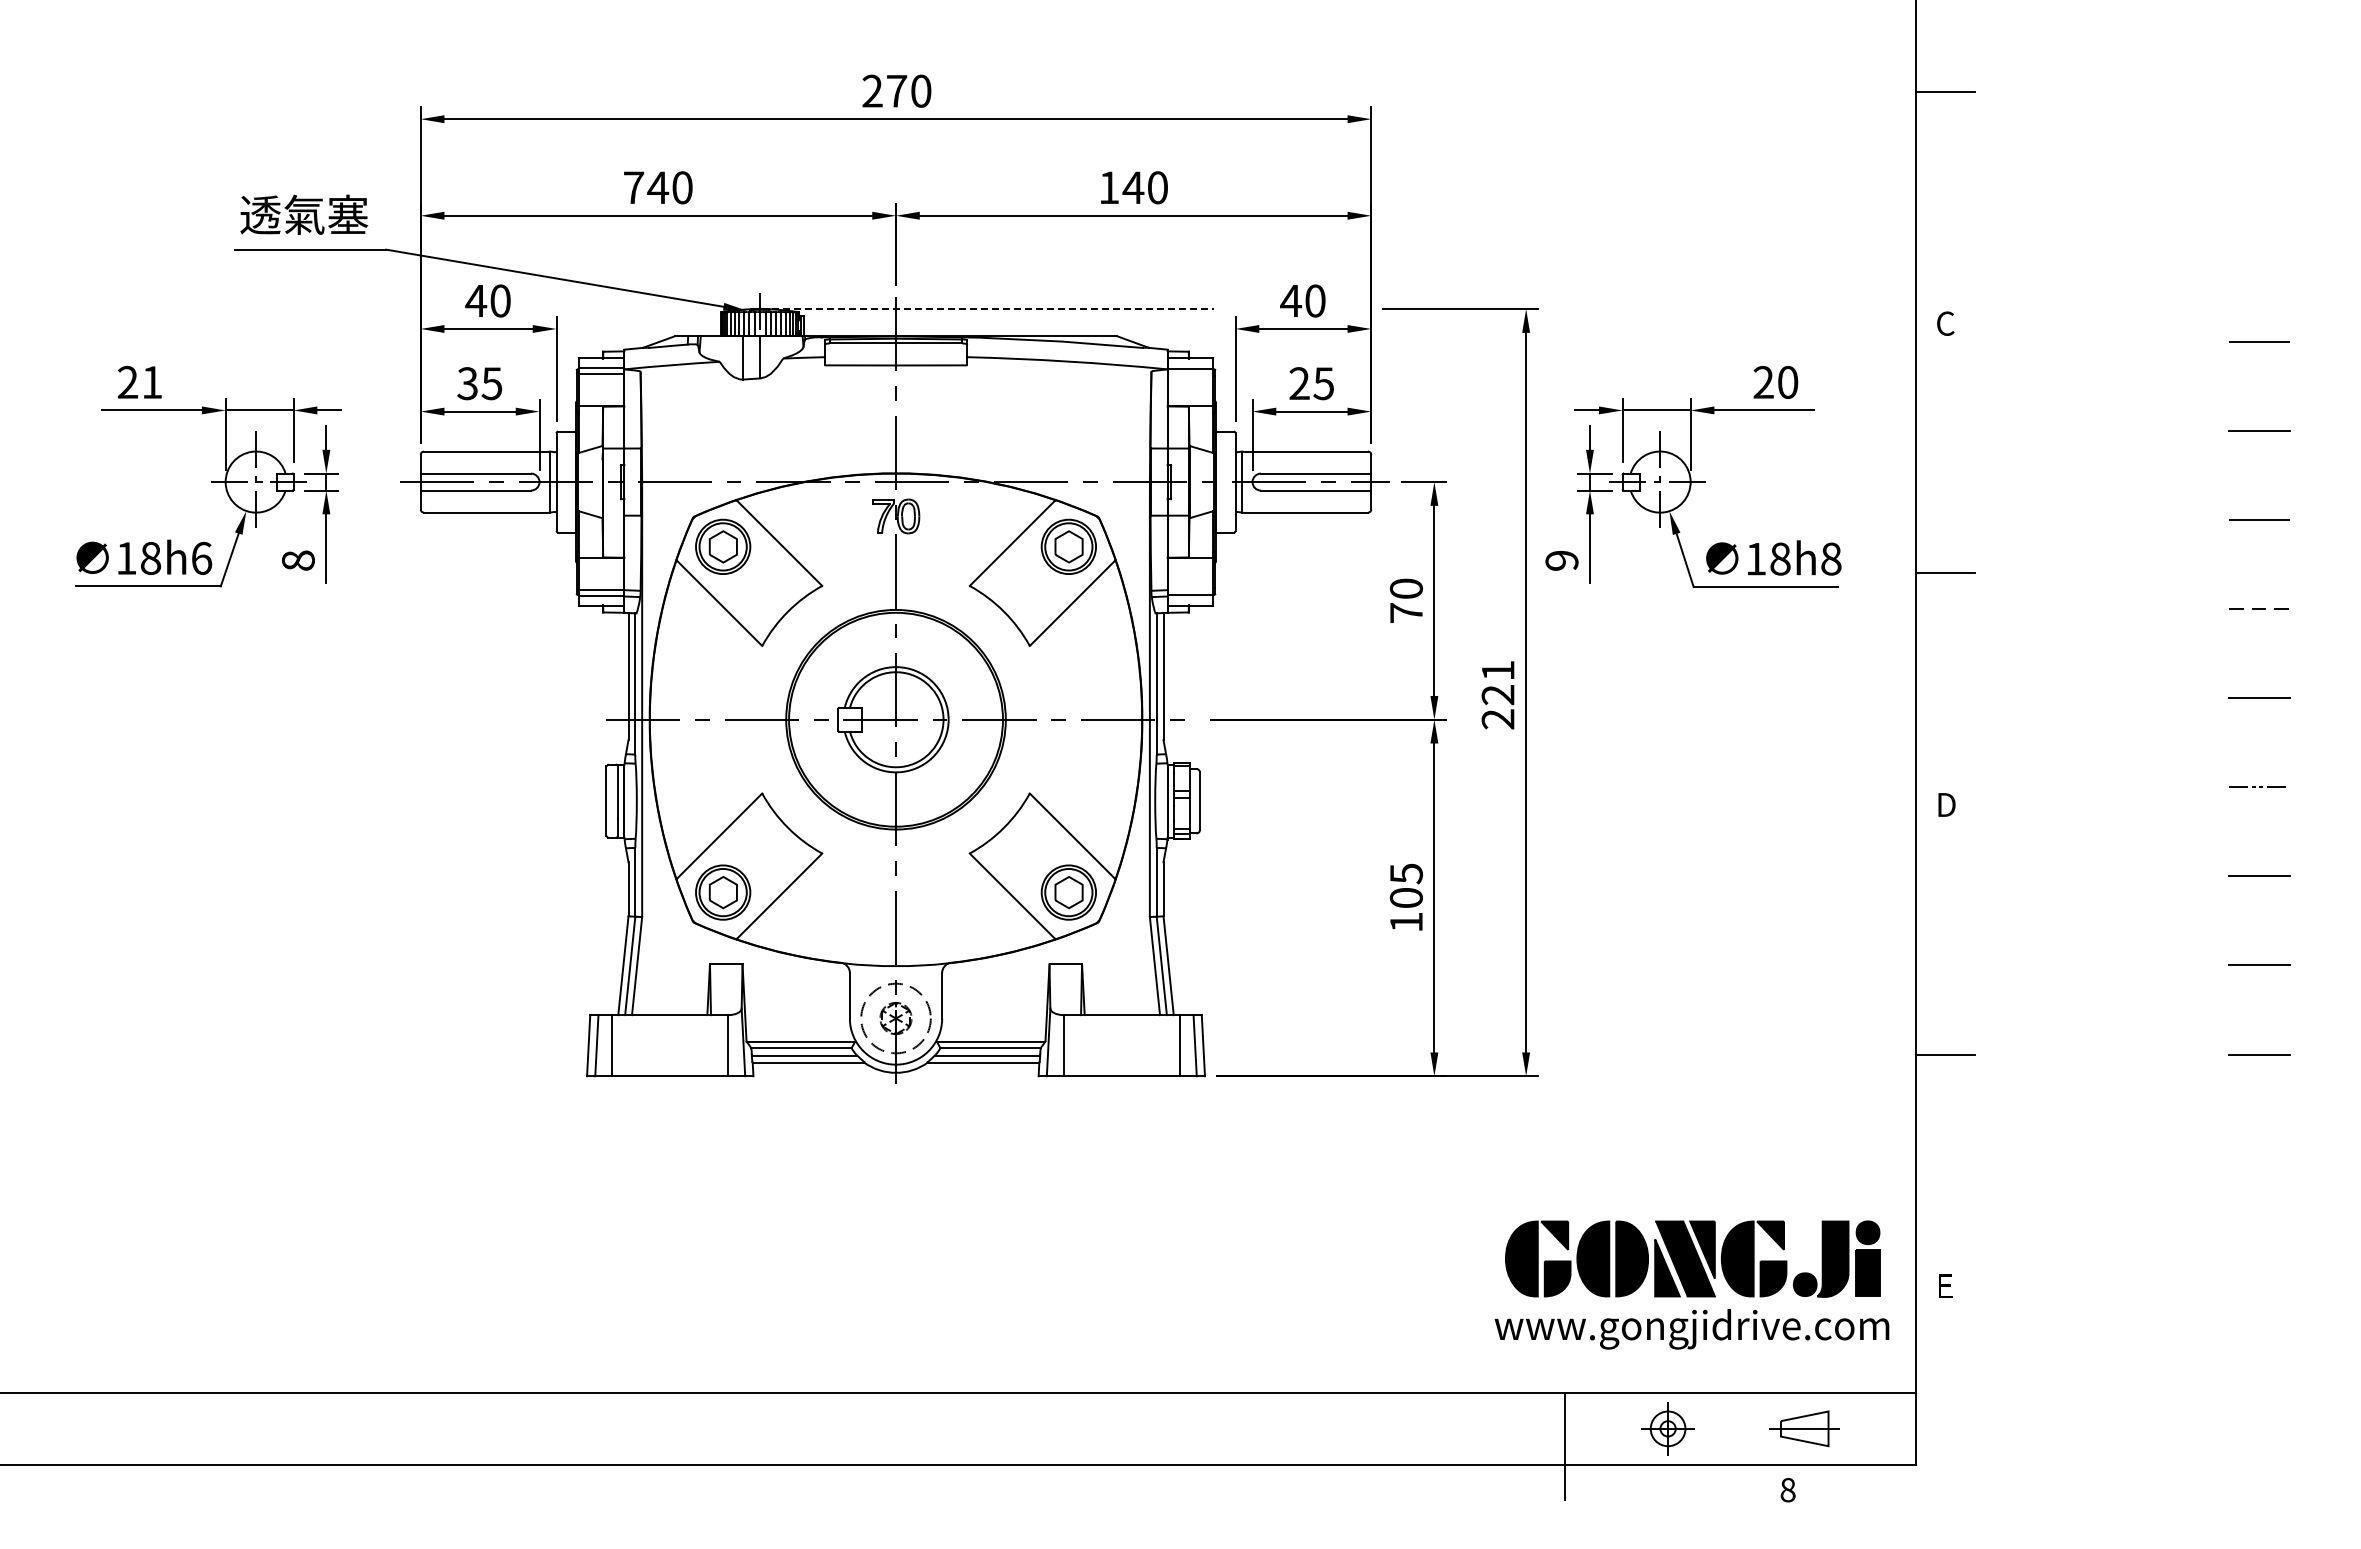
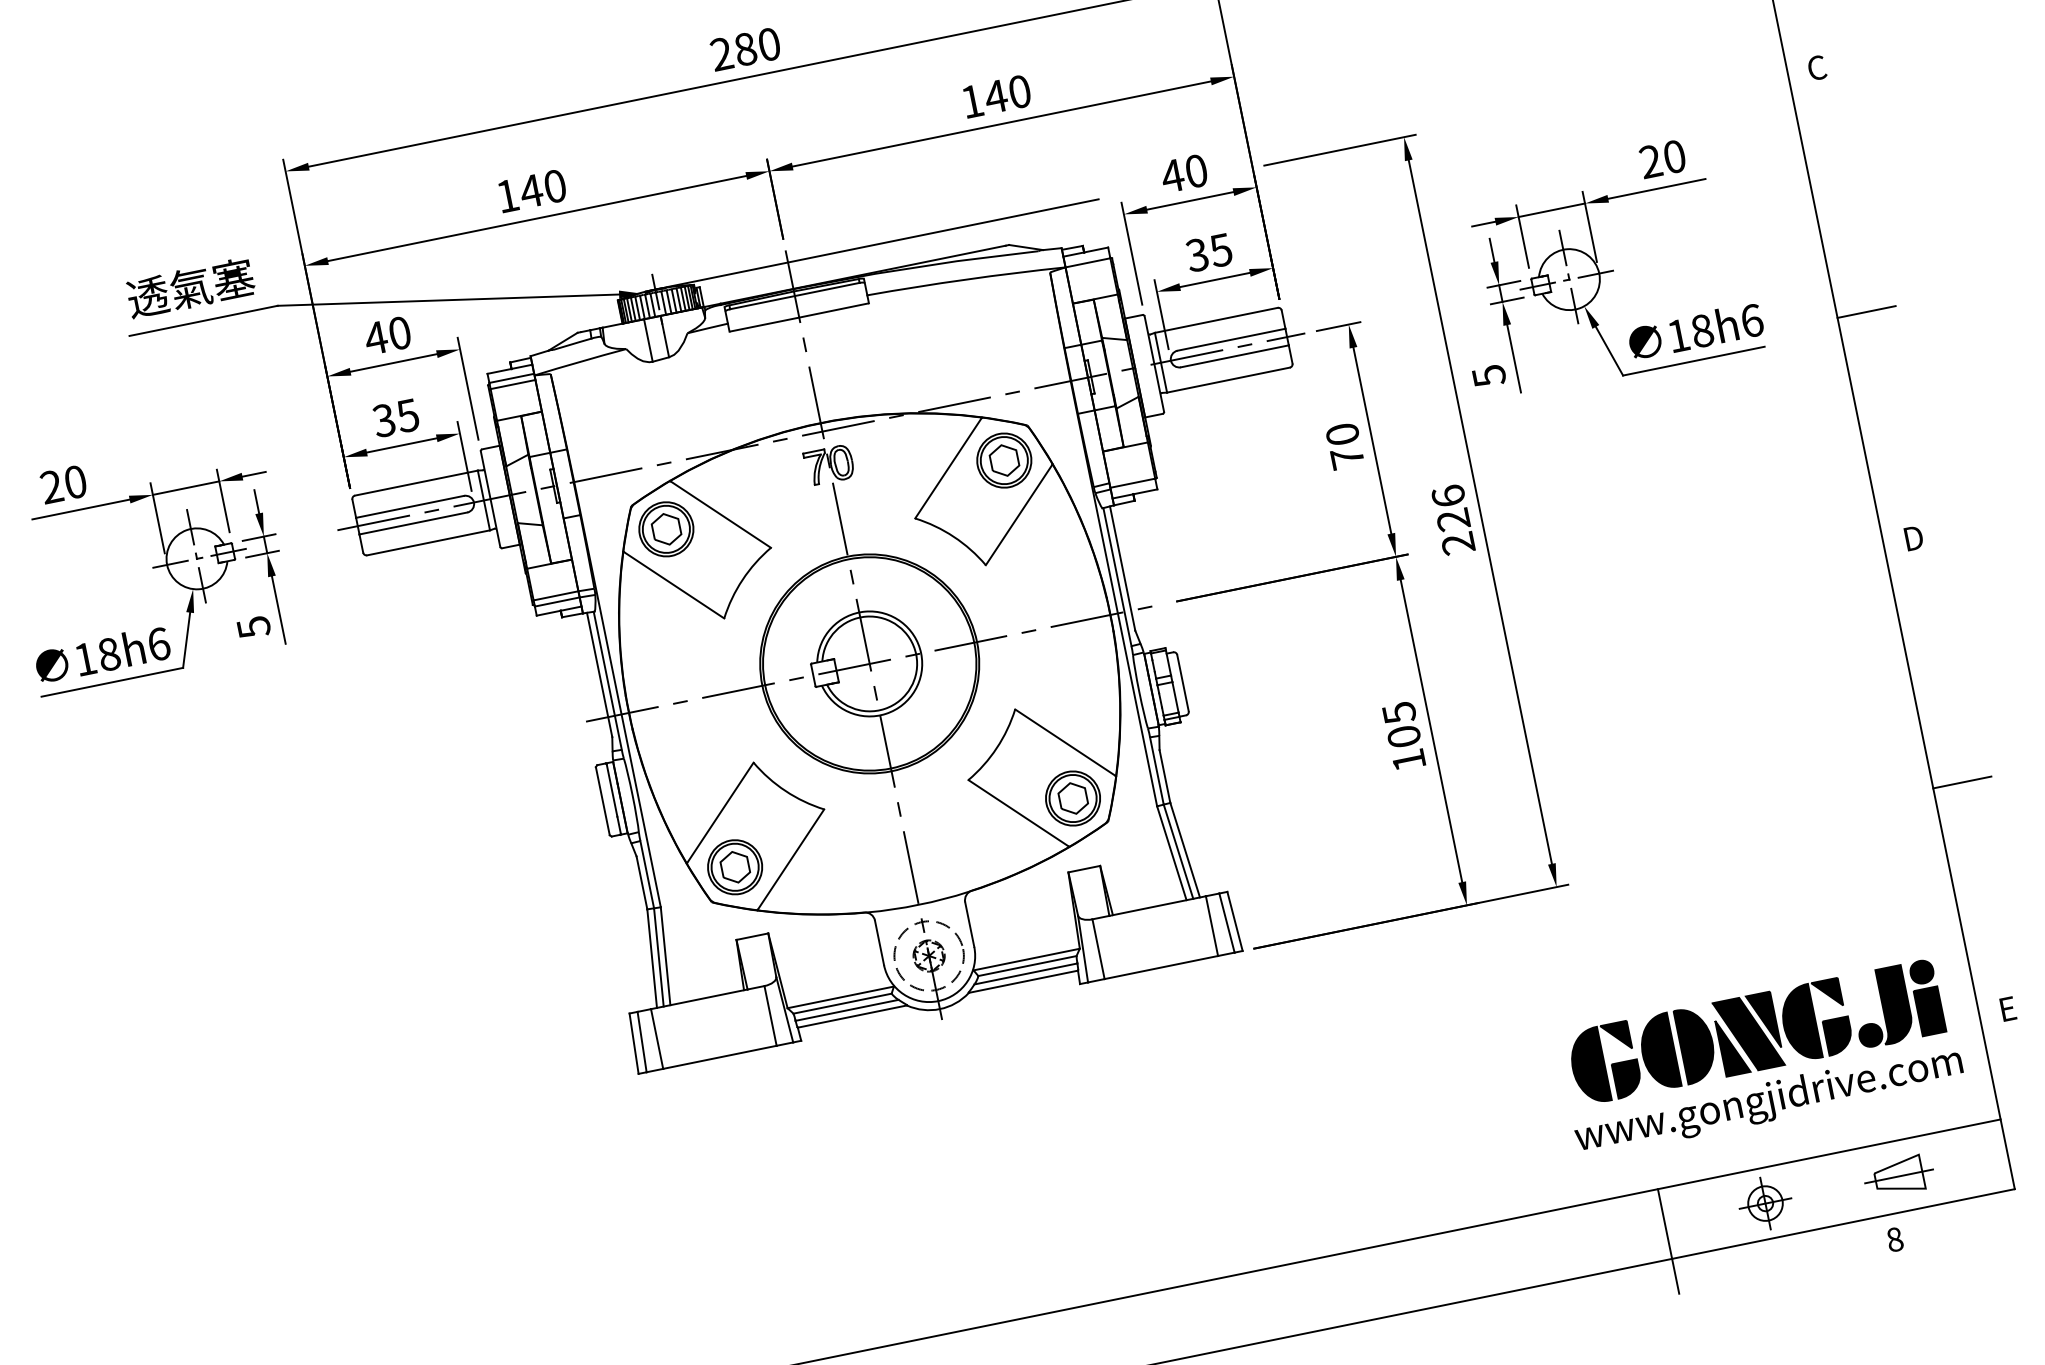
text: (897, 90) -> (746, 48), 270 -> 280
text: (634, 187) -> (508, 195), 740 -> 140
line: (992, 309) -> (882, 243), dashed -> solid
text: (152, 382) -> (75, 482), 21 -> 20
text: (1299, 383) -> (1197, 254), 25 -> 35
text: (1831, 558) -> (1752, 320), 18h8 -> 18h6
text: (298, 560) -> (253, 627), 8 -> 5
text: (1561, 560) -> (1488, 375), 9 -> 5
text: (1497, 670) -> (1447, 496), 221 -> 226

